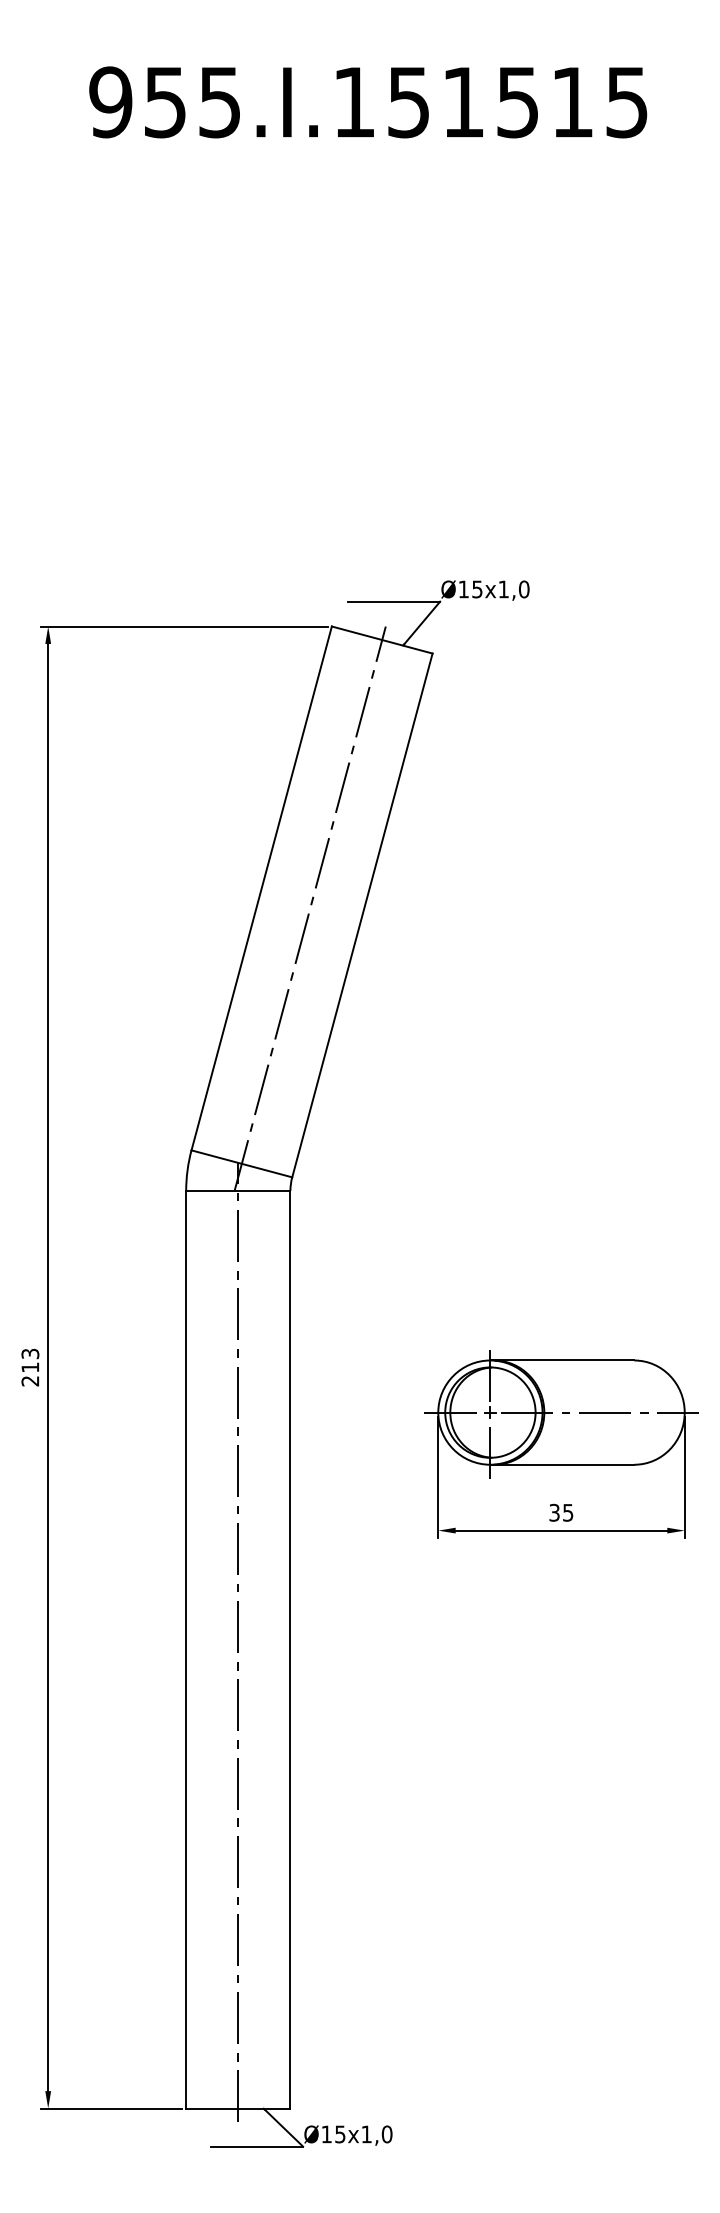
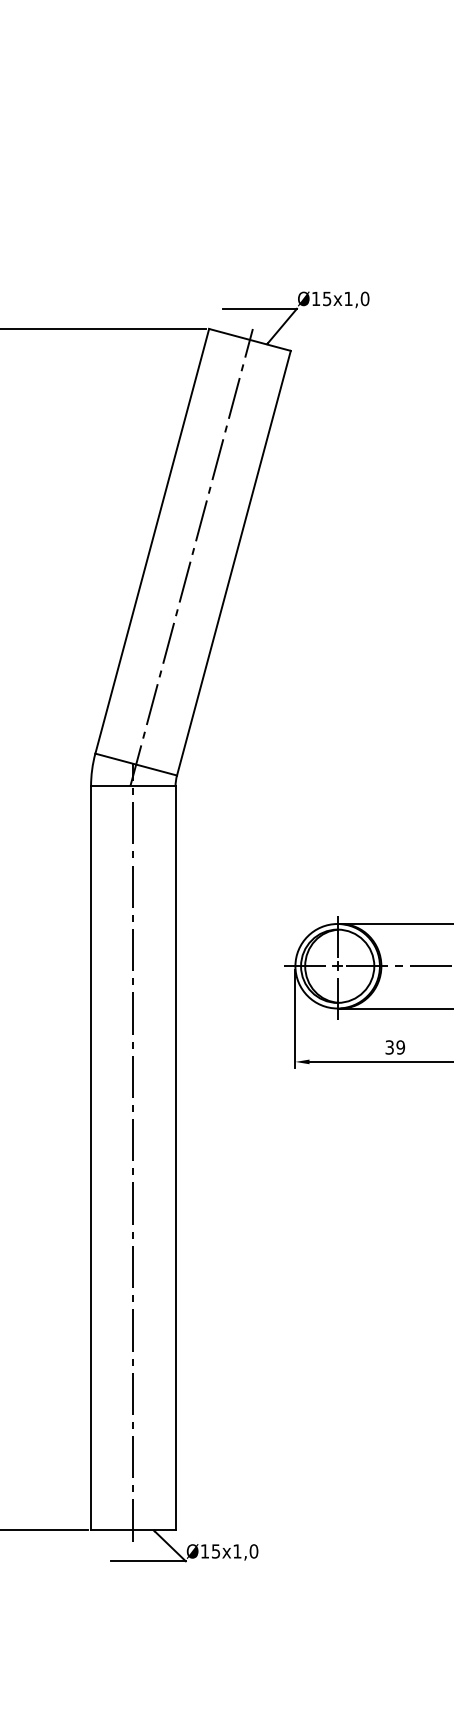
text: (567, 1512) -> (400, 1047), 35 -> 39

